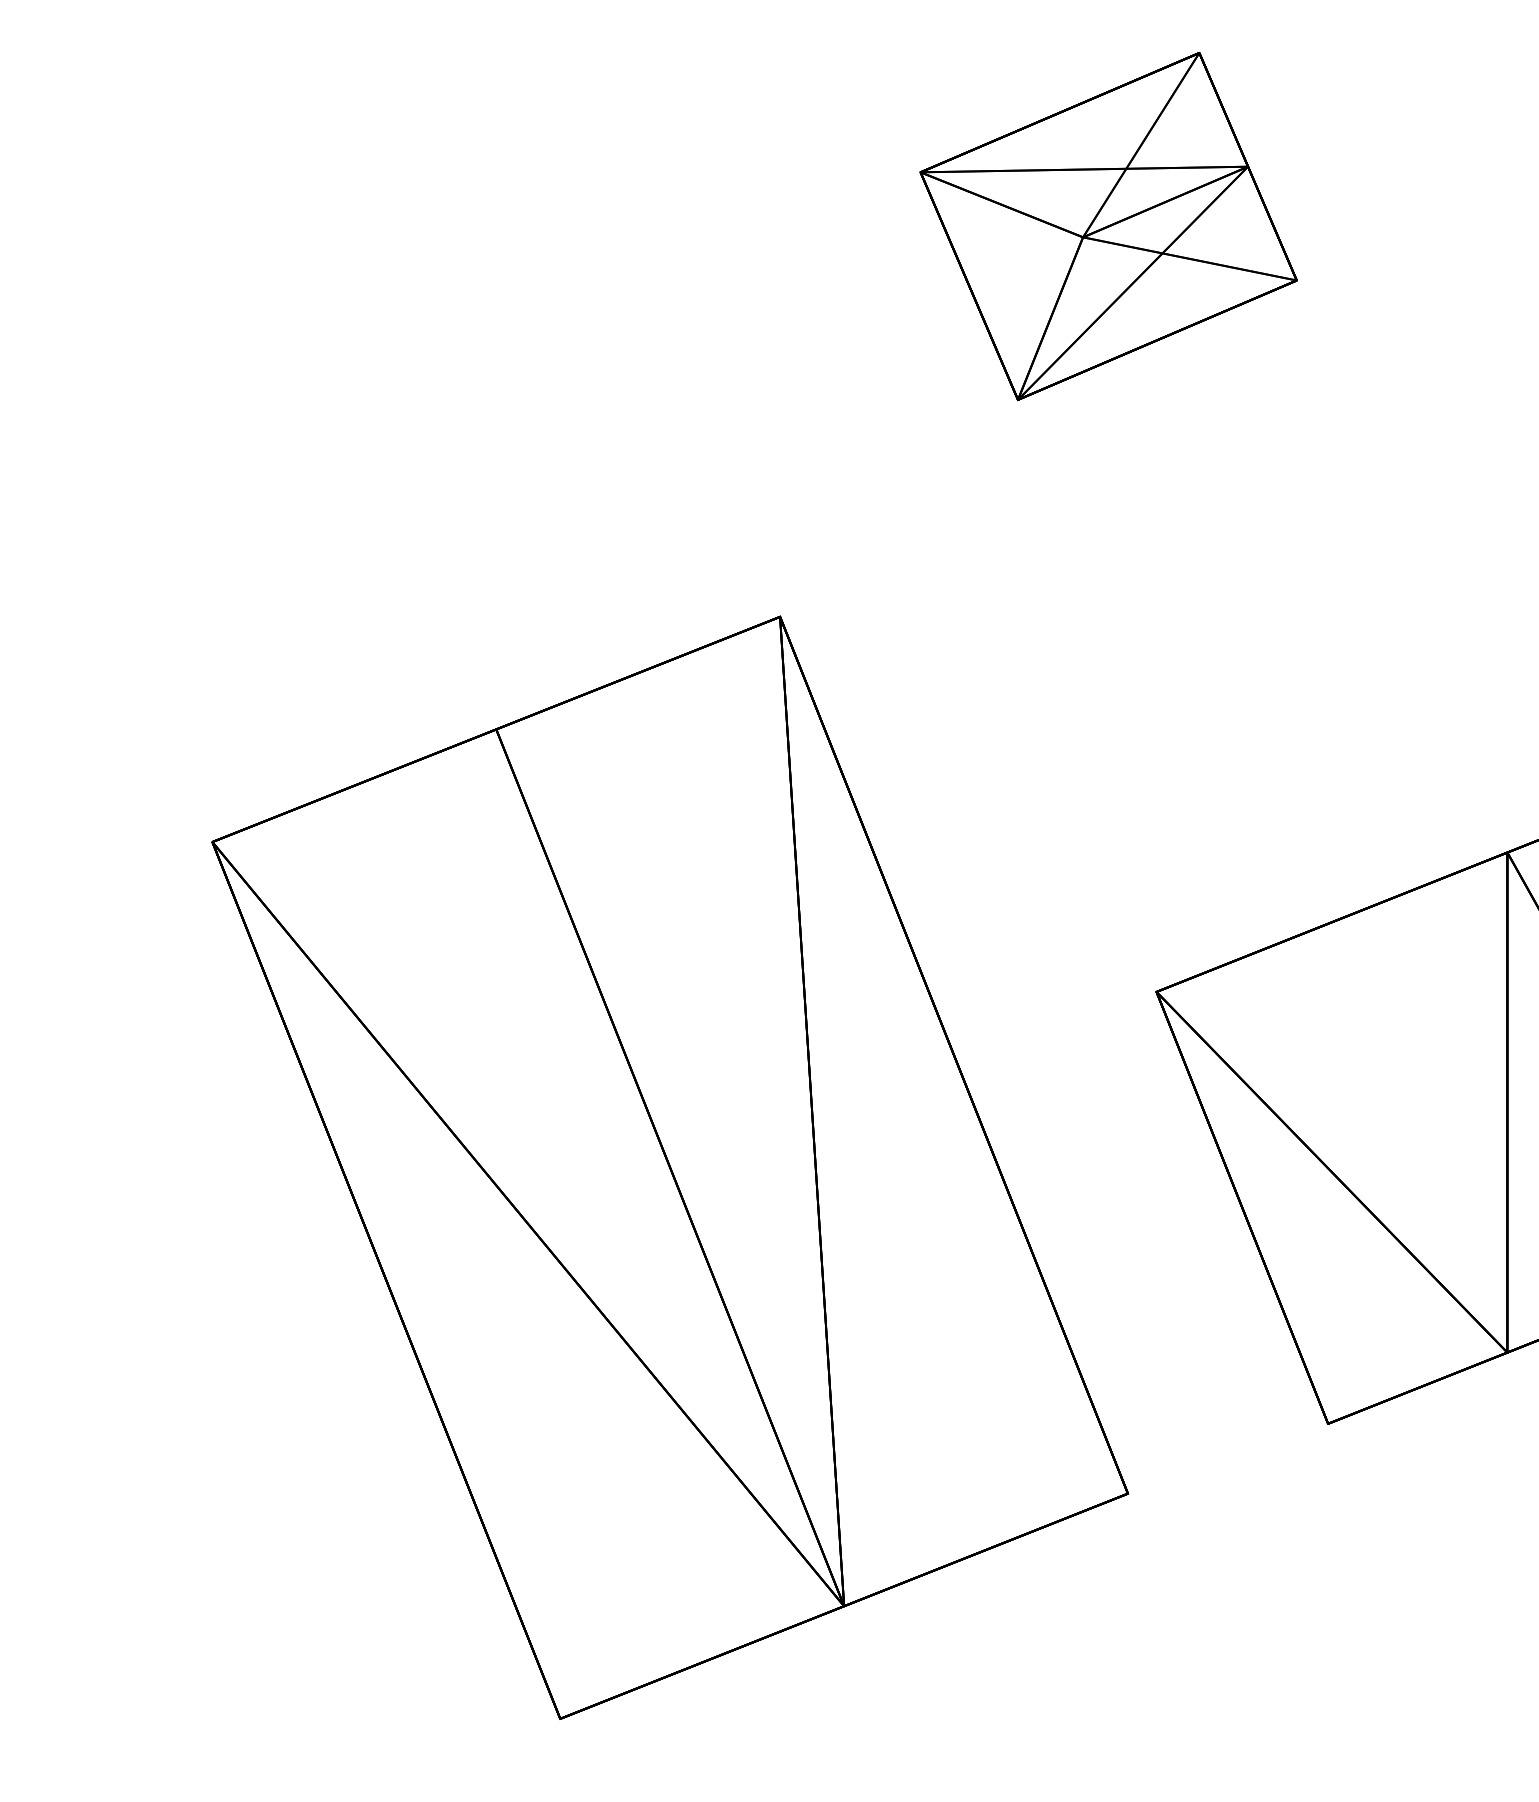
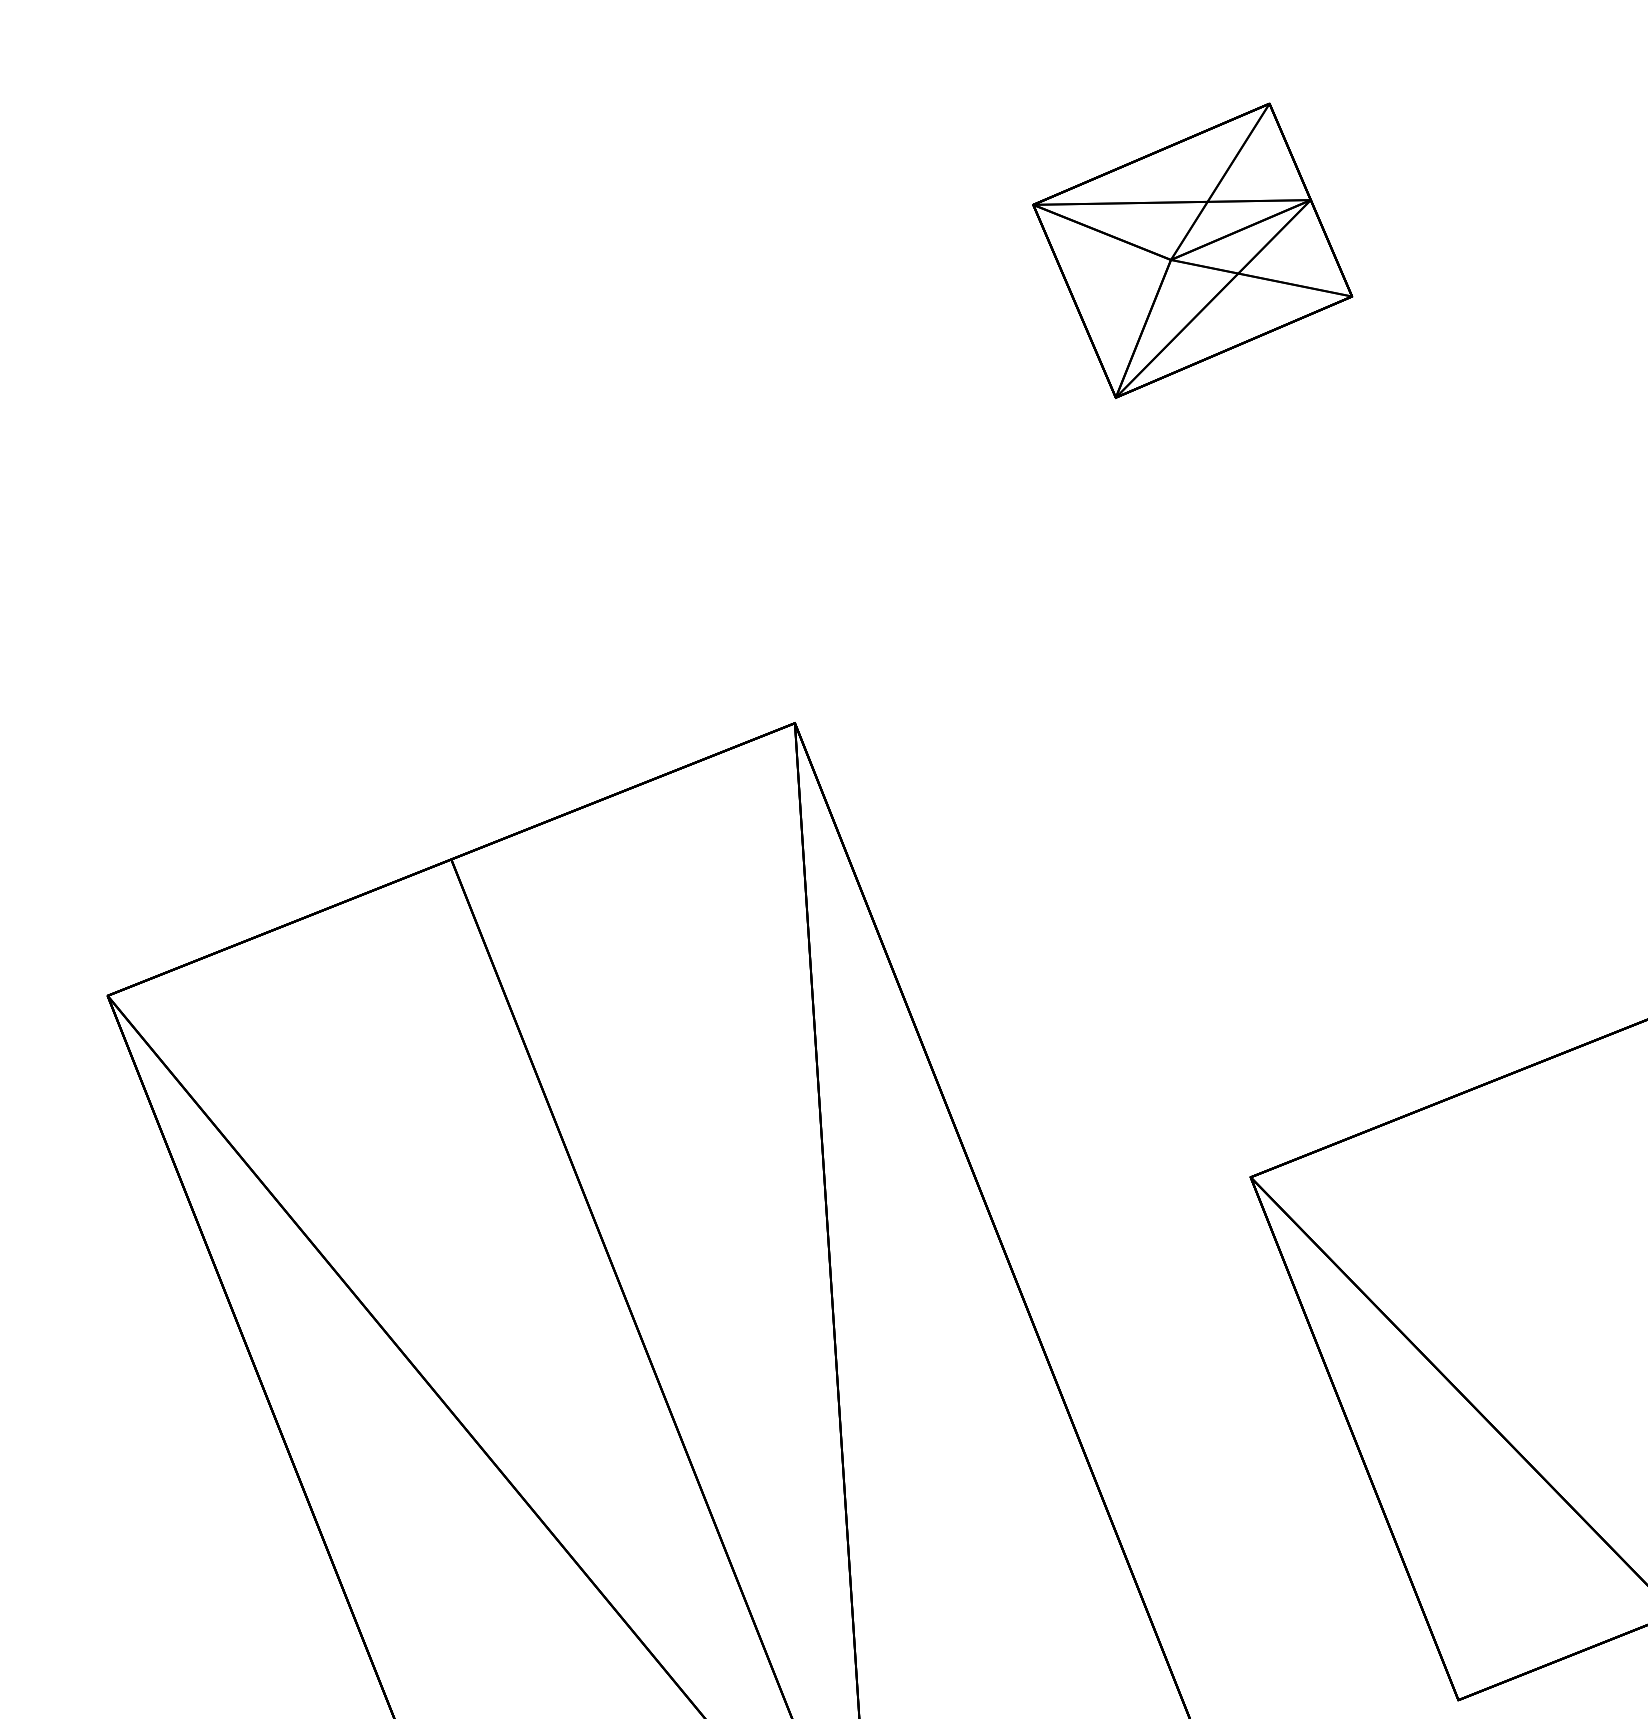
part: (1108, 226) -> (1192, 250), size x0.7

